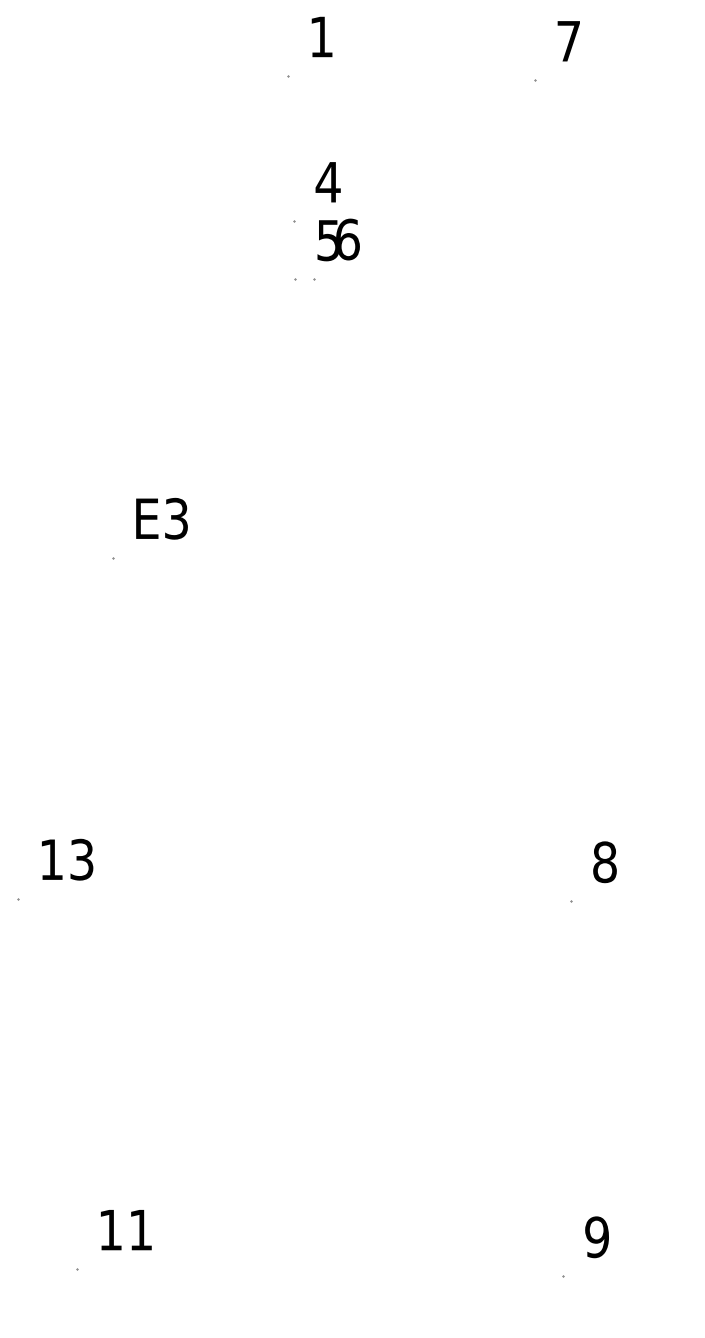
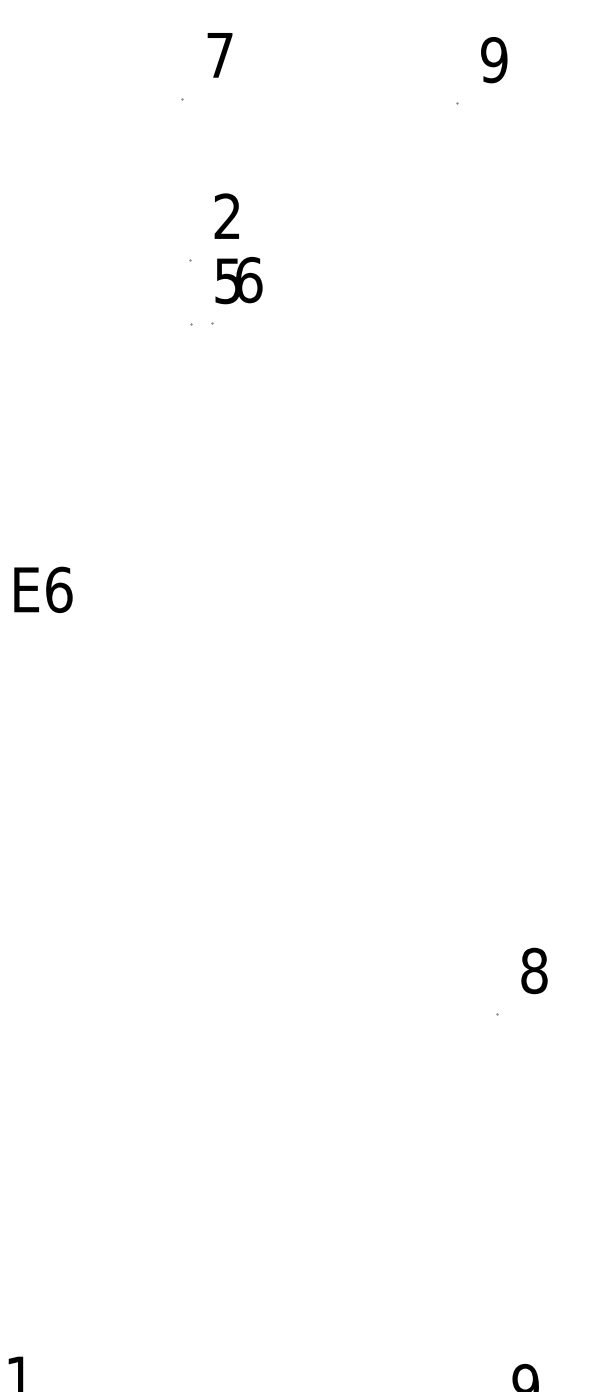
text: (321, 36) -> (219, 54), 1 -> 7
text: (568, 41) -> (494, 60), 7 -> 9
text: (327, 181) -> (226, 215), 4 -> 2
text: (176, 518) -> (59, 589), E3 -> E6

